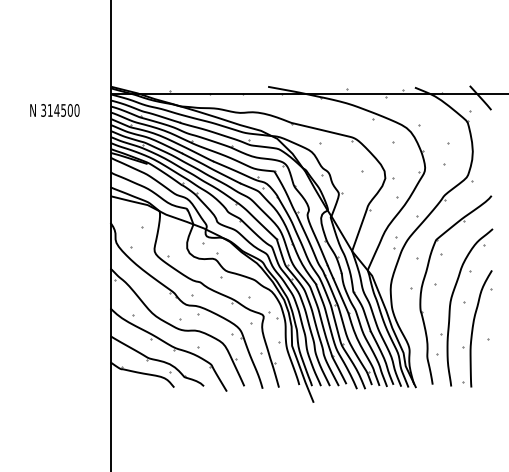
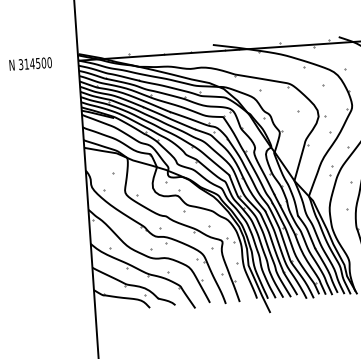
text: (54, 110) -> (30, 64), moved

